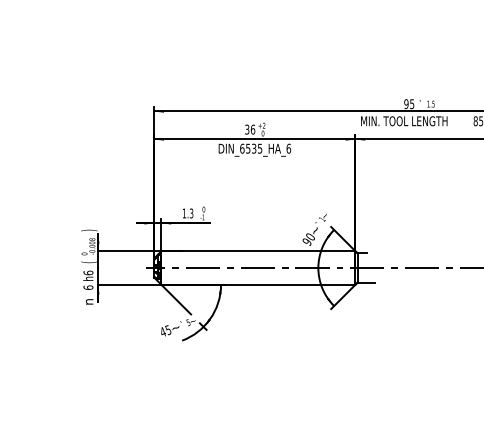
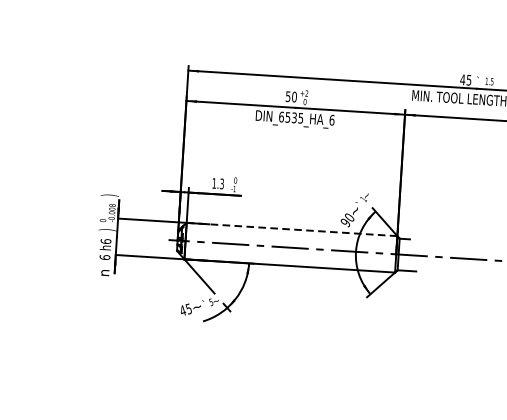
text: (406, 104) -> (462, 80), 95 -> 45
text: (250, 129) -> (291, 96), 36 -> 50
line: (258, 251) -> (292, 229), solid -> dashed
text: (88, 262) -> (106, 230), ( -> )

